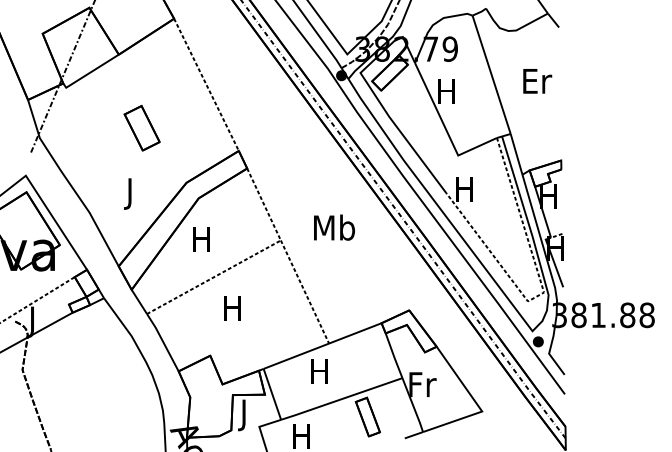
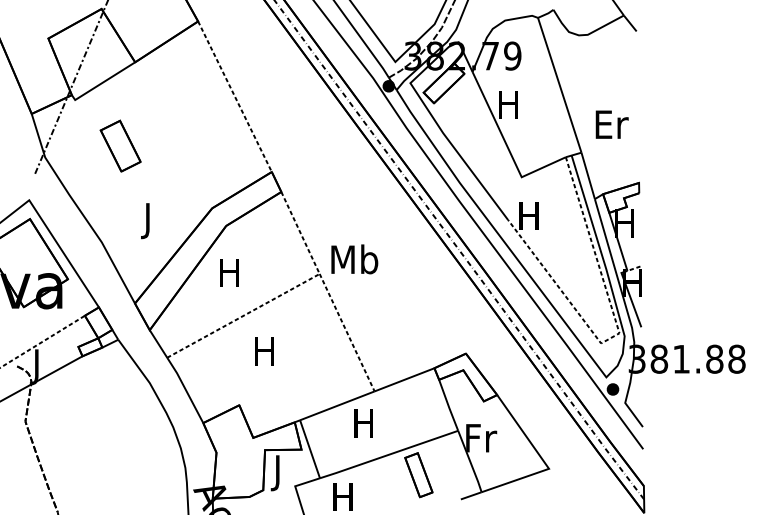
text: (537, 81) -> (611, 124), moved
part: (141, 127) -> (120, 145), moved
text: (334, 227) -> (354, 259), moved

